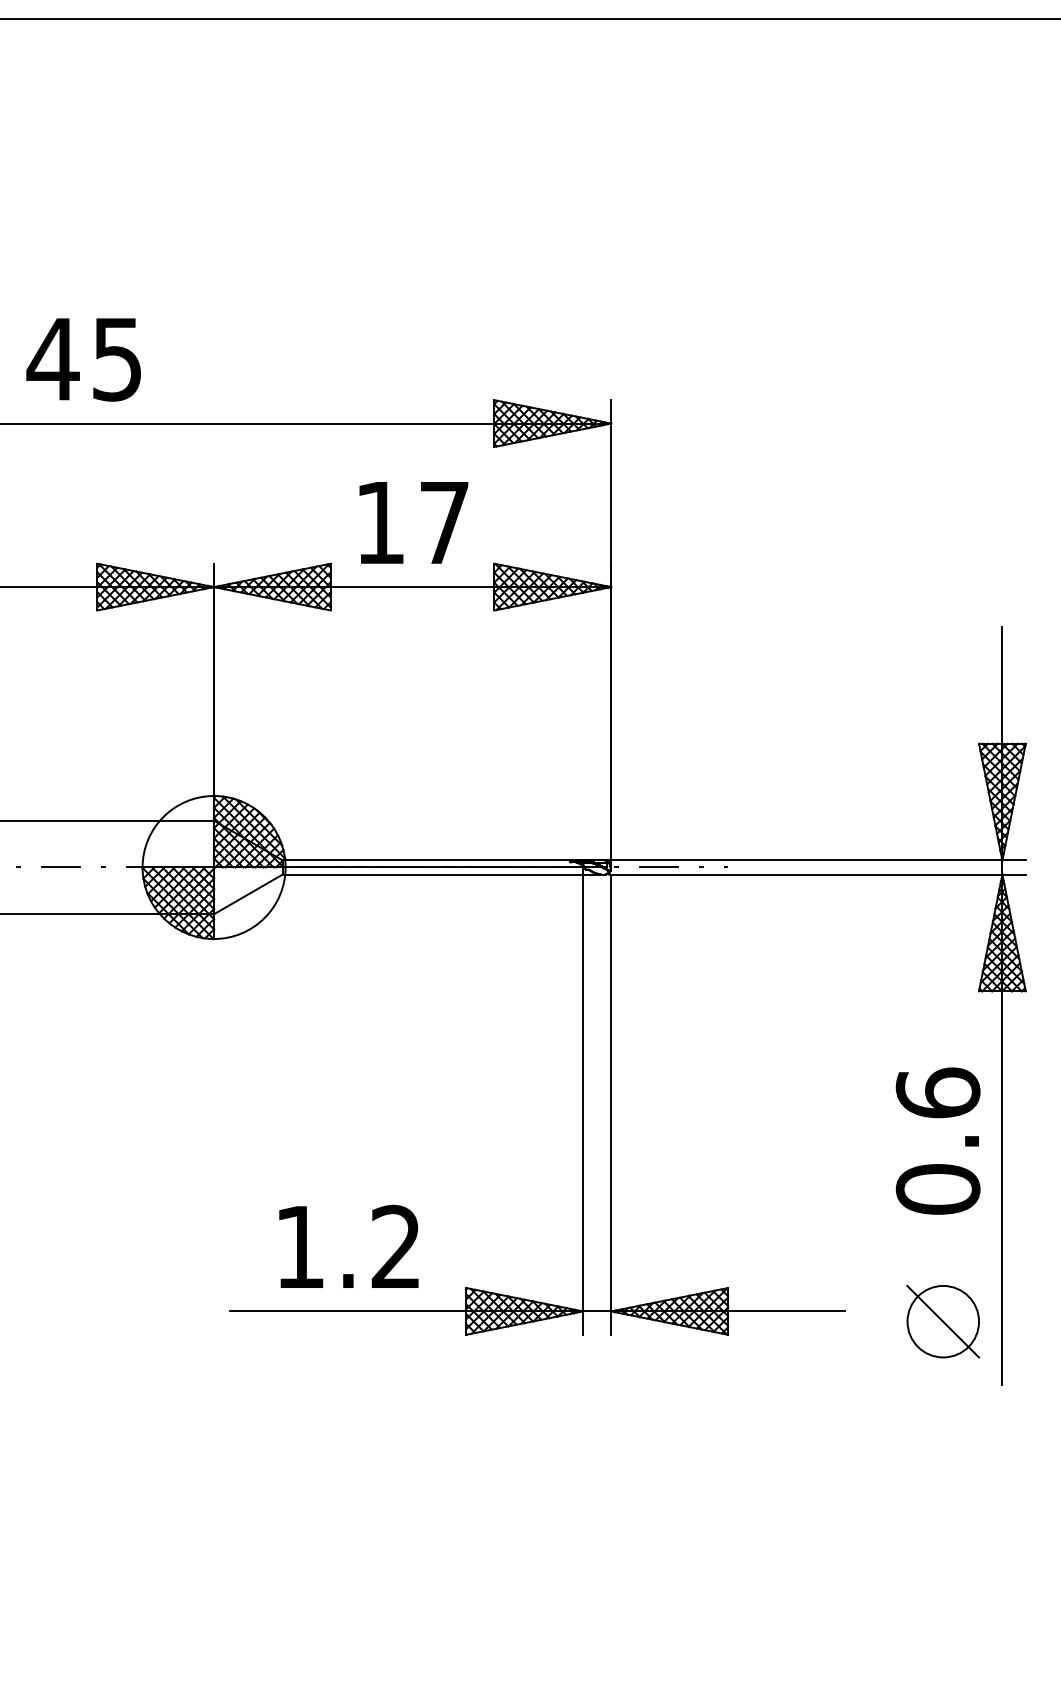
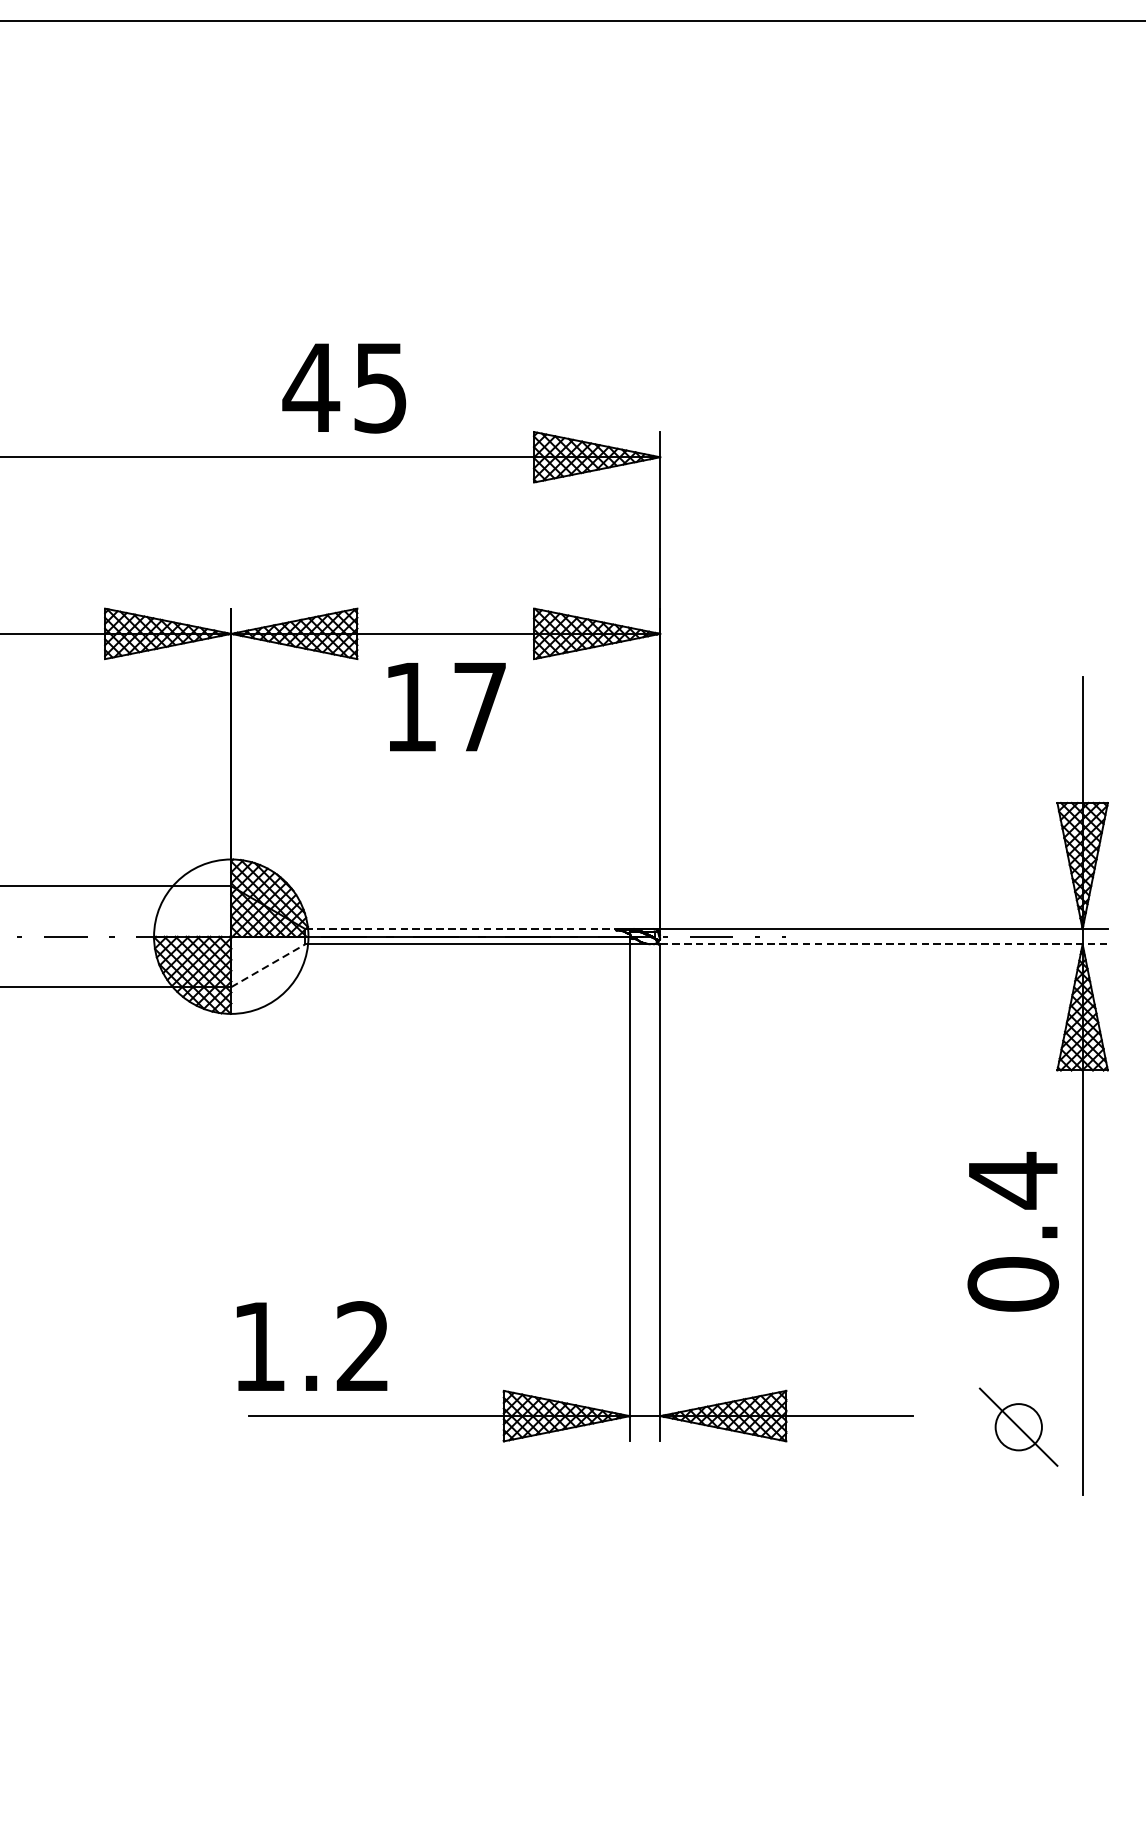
text: (83, 359) -> (344, 388), moved
text: (413, 522) -> (446, 706), moved
line: (433, 860) -> (468, 929), solid -> dashed
line: (819, 874) -> (885, 944), solid -> dashed
line: (248, 894) -> (268, 965), solid -> dashed
text: (937, 1093) -> (1012, 1180), 0.6 -> 0.4
text: (348, 1245) -> (311, 1344), moved
circle: (943, 1321) -> (1019, 1427), size x0.6

